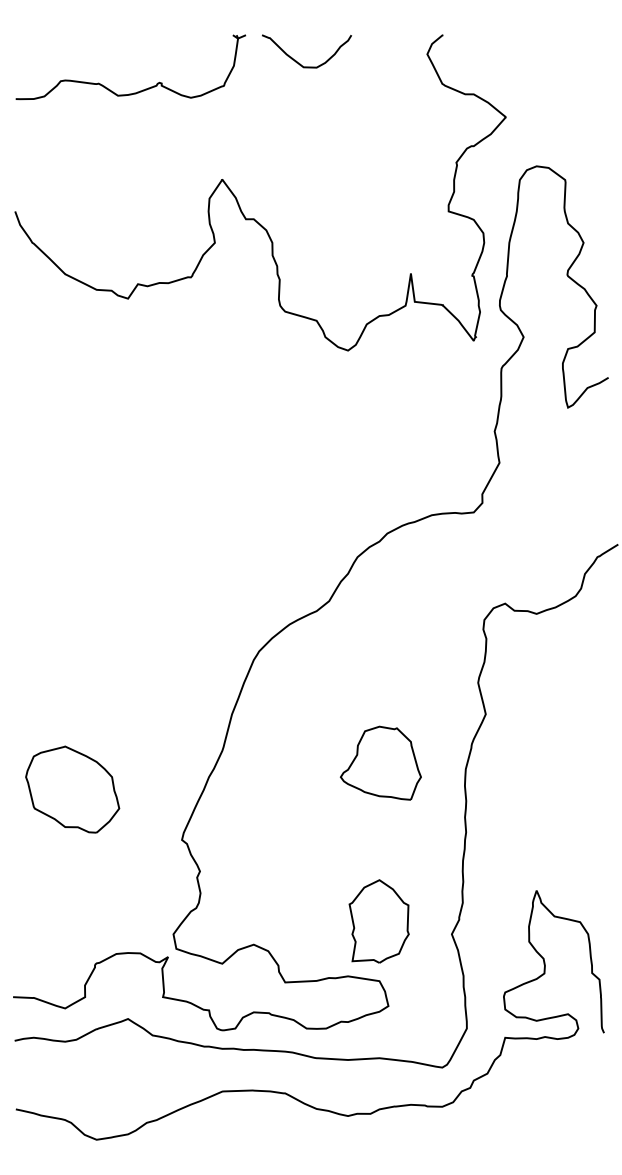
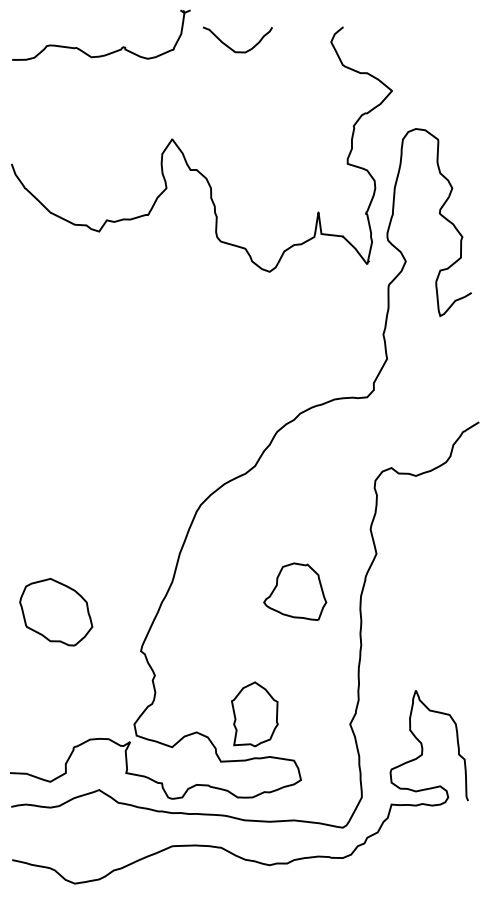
part: (141, 89) -> (109, 52), moved
part: (378, 921) -> (254, 714), moved

